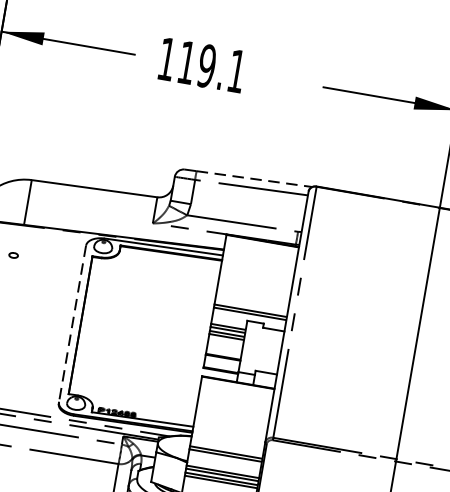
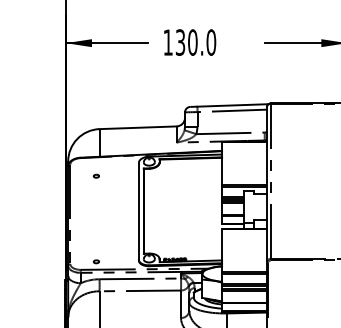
text: (211, 66) -> (195, 42), 119.1 -> 130.0
line: (255, 179) -> (233, 105), dashed -> solid
line: (71, 324) -> (138, 211), dashed -> solid

